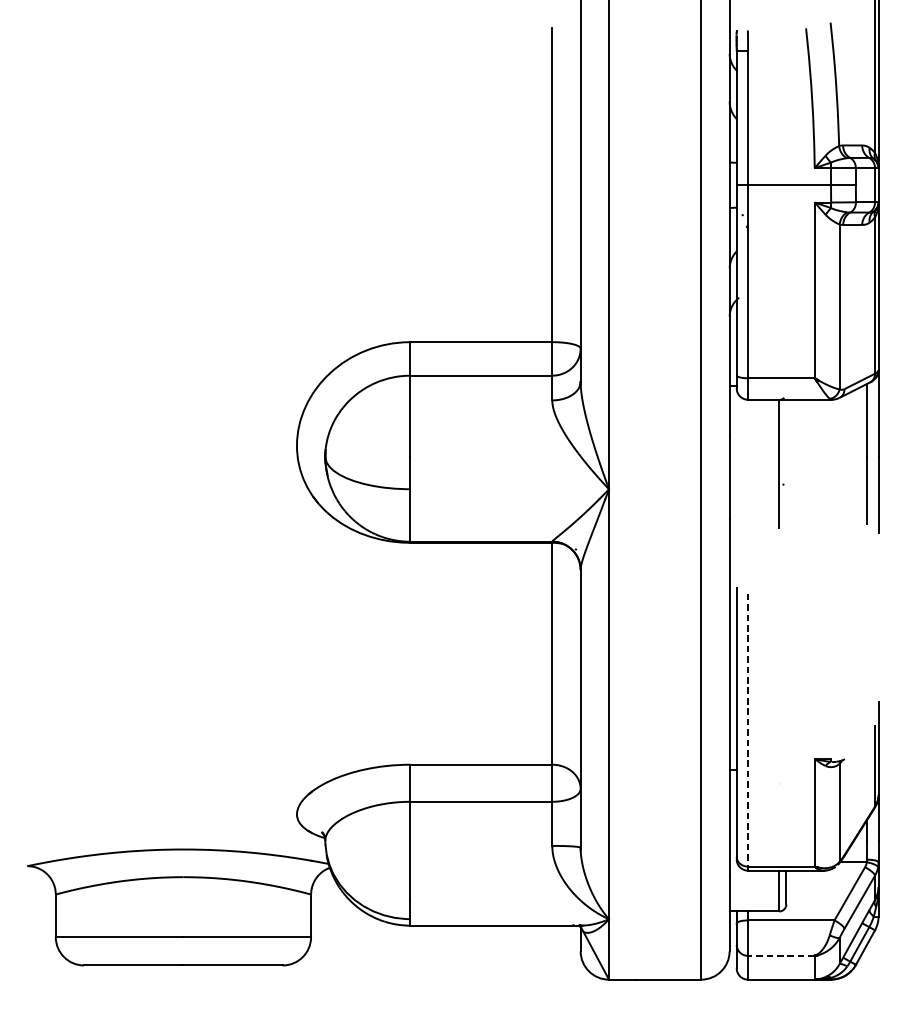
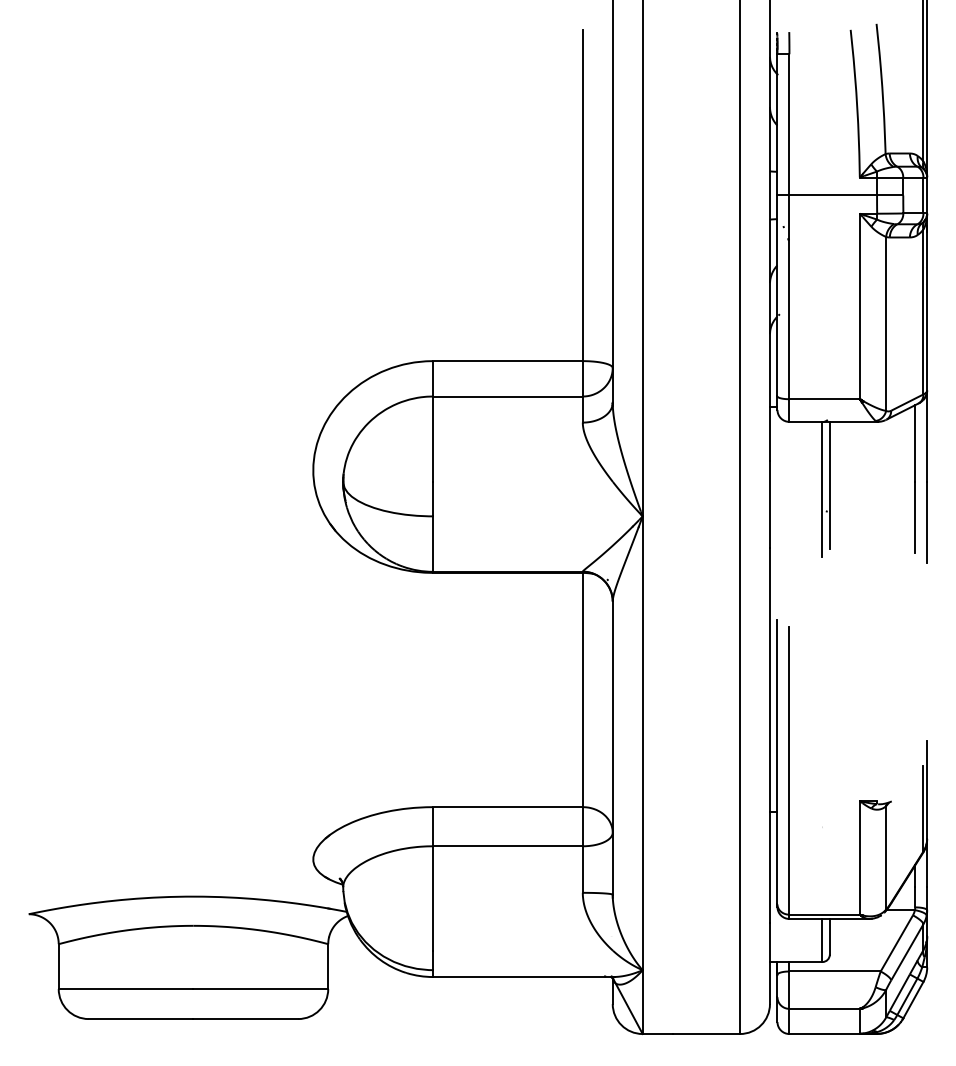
line: (786, 459) -> (829, 485), added
line: (748, 730) -> (789, 771), dashed -> solid
line: (781, 955) -> (824, 1008), dashed -> solid

